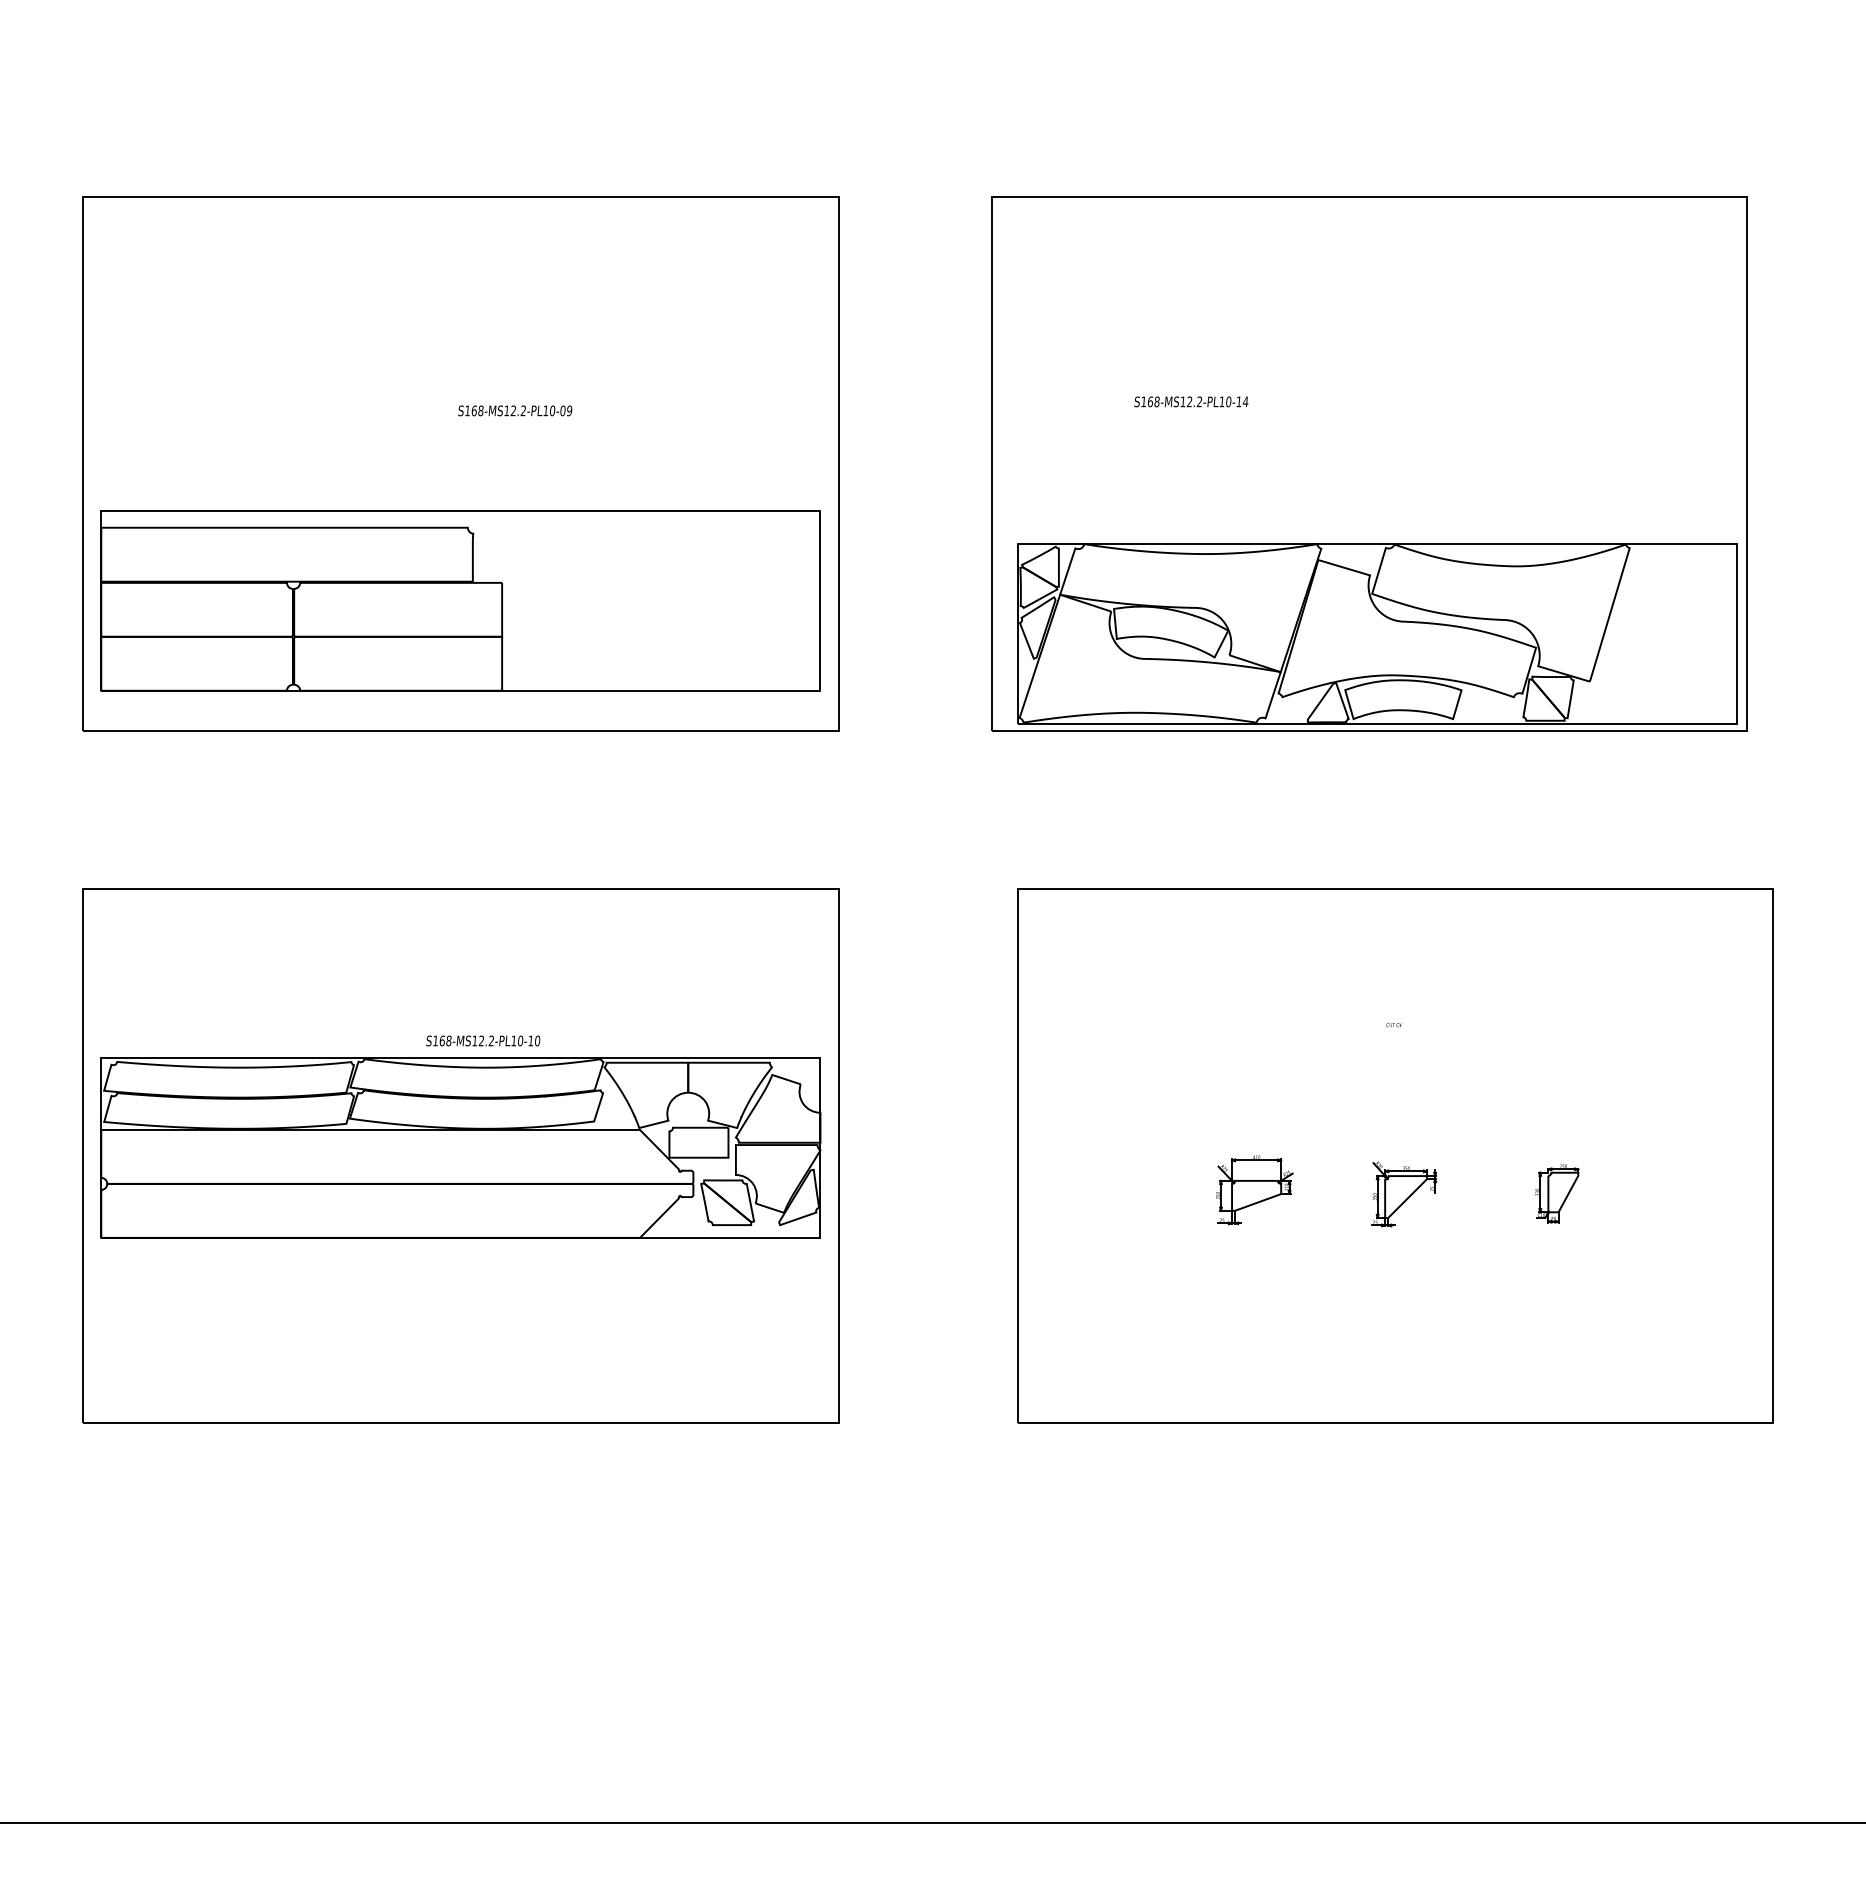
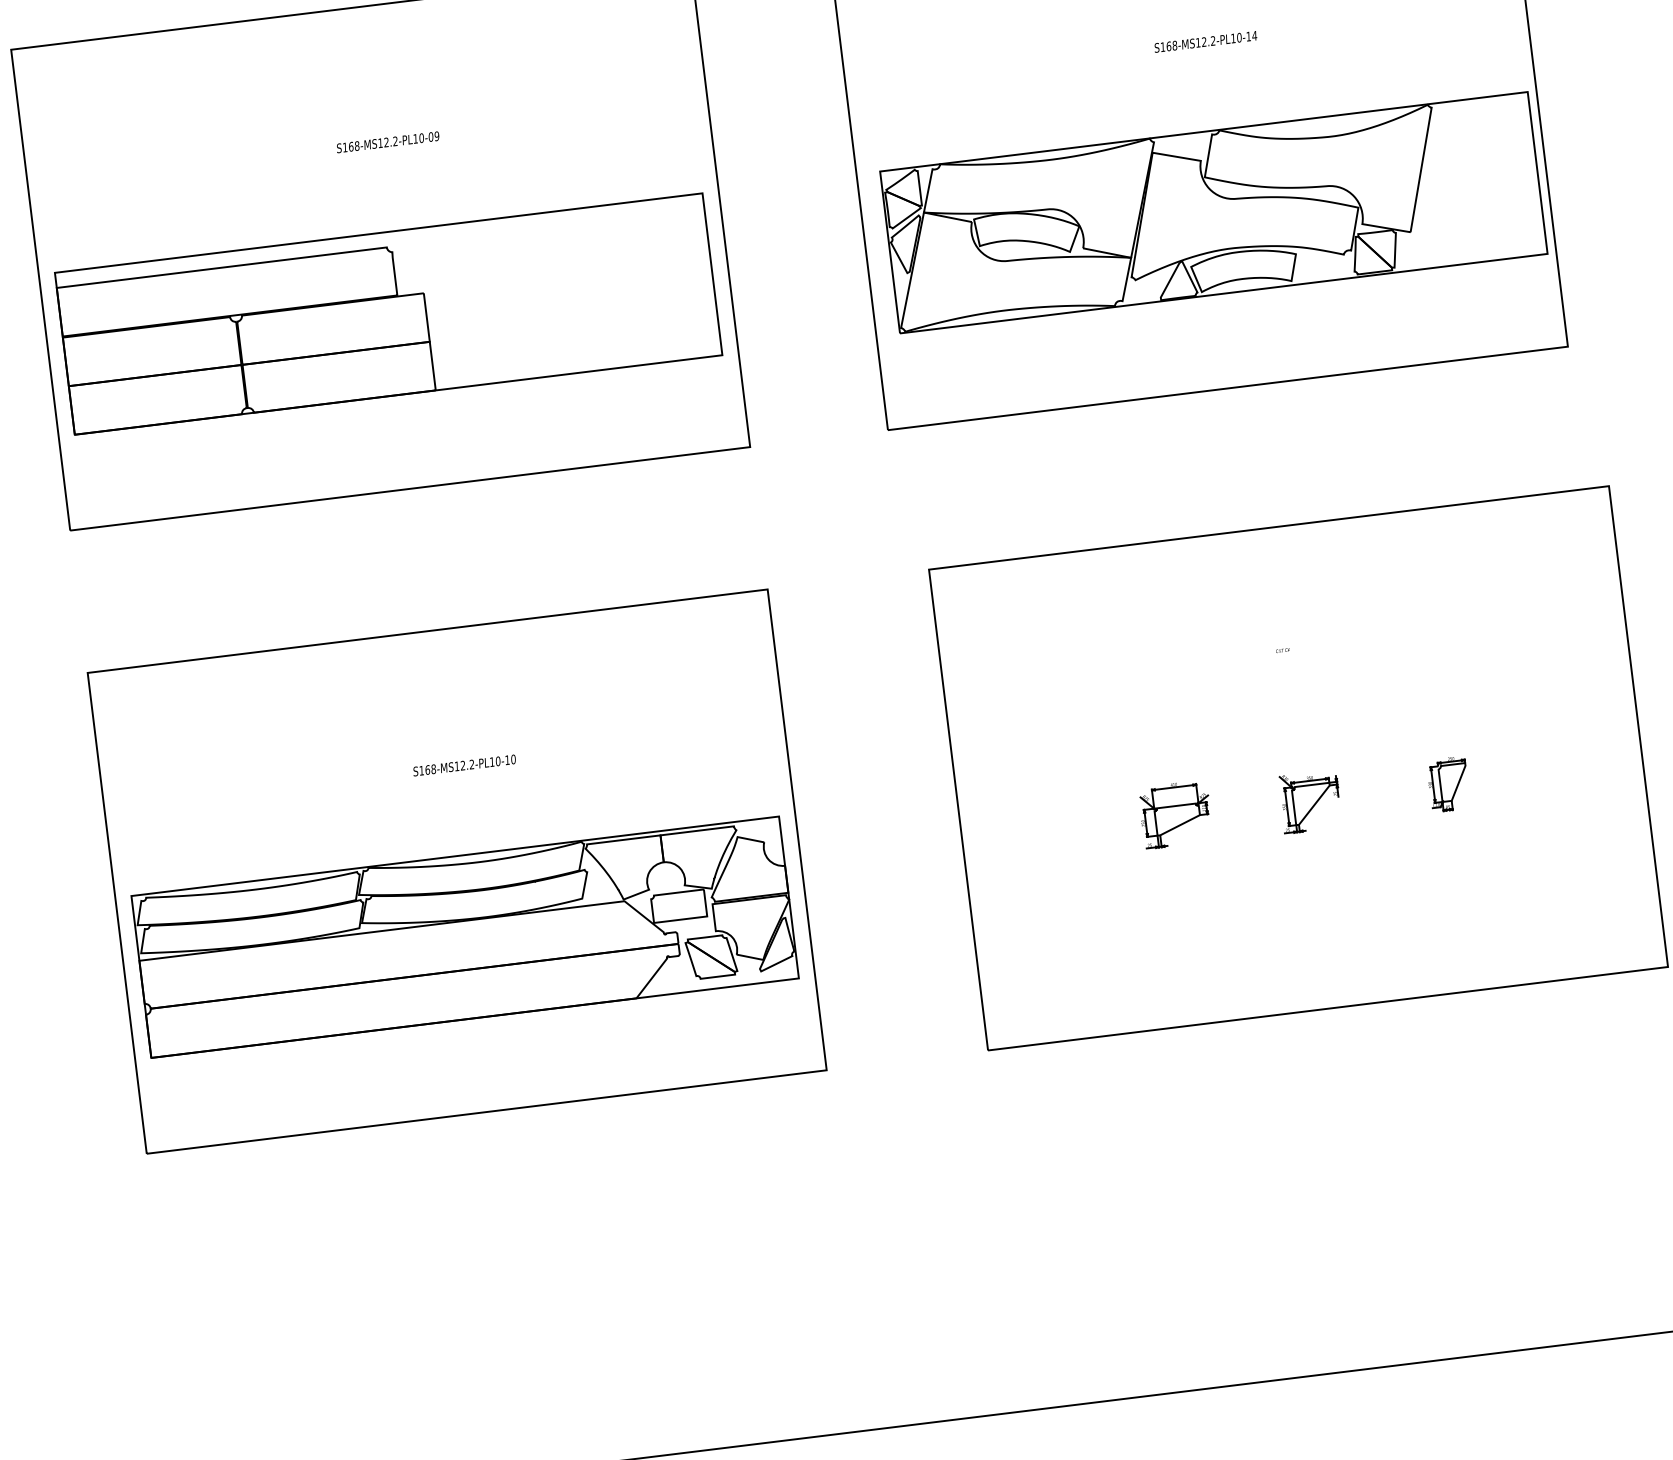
text: (1191, 401) -> (1205, 41), moved
text: (515, 410) -> (388, 141), moved
part: (460, 600) -> (388, 313), moved
part: (1377, 633) -> (1214, 212), moved
part: (460, 1147) -> (464, 936), moved

